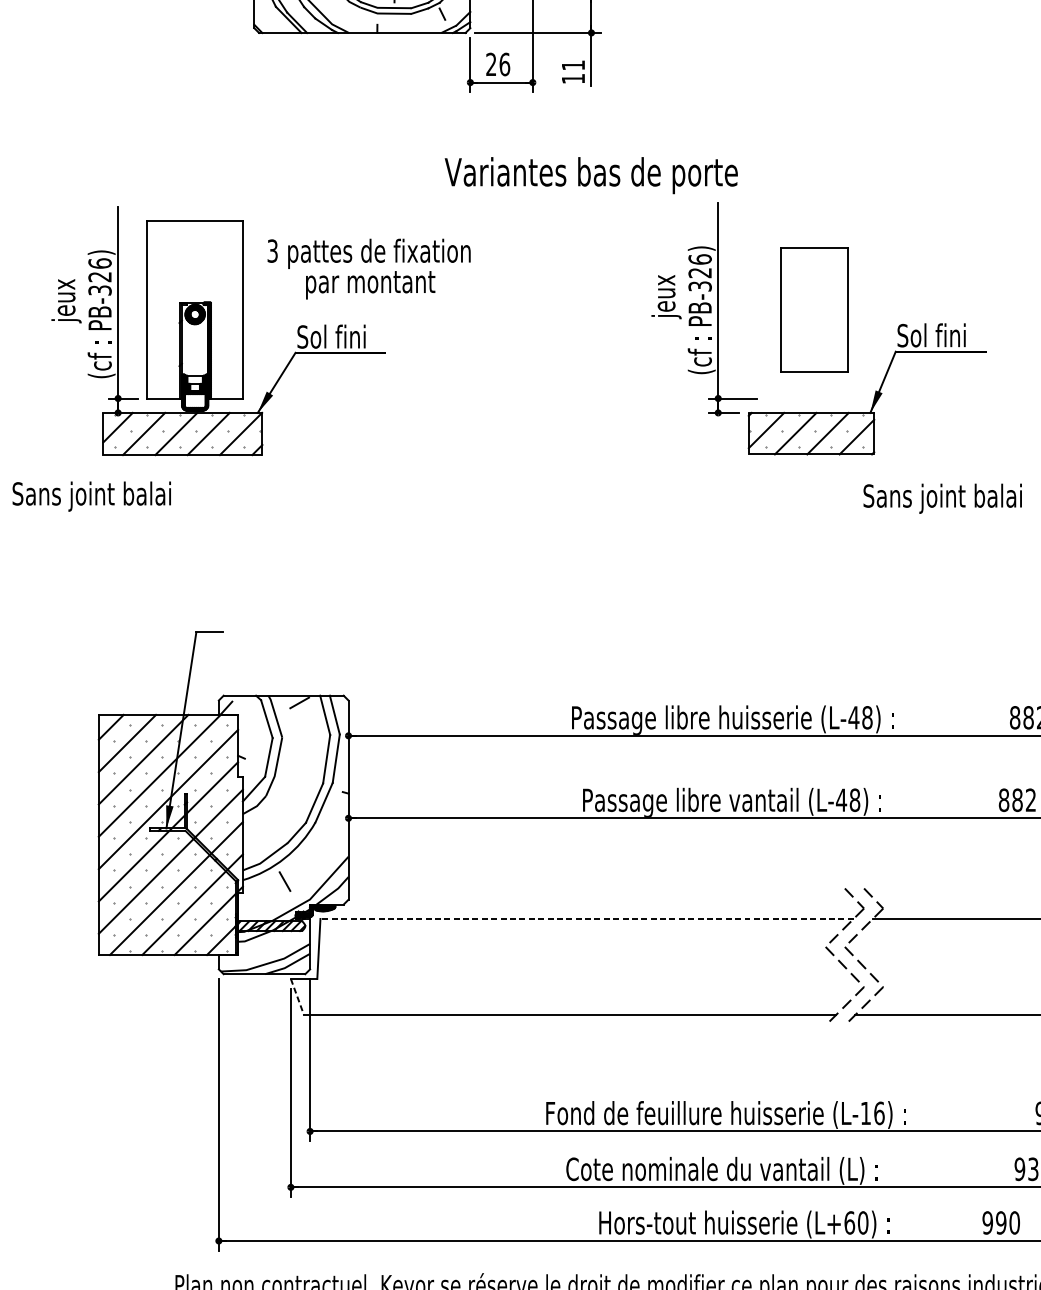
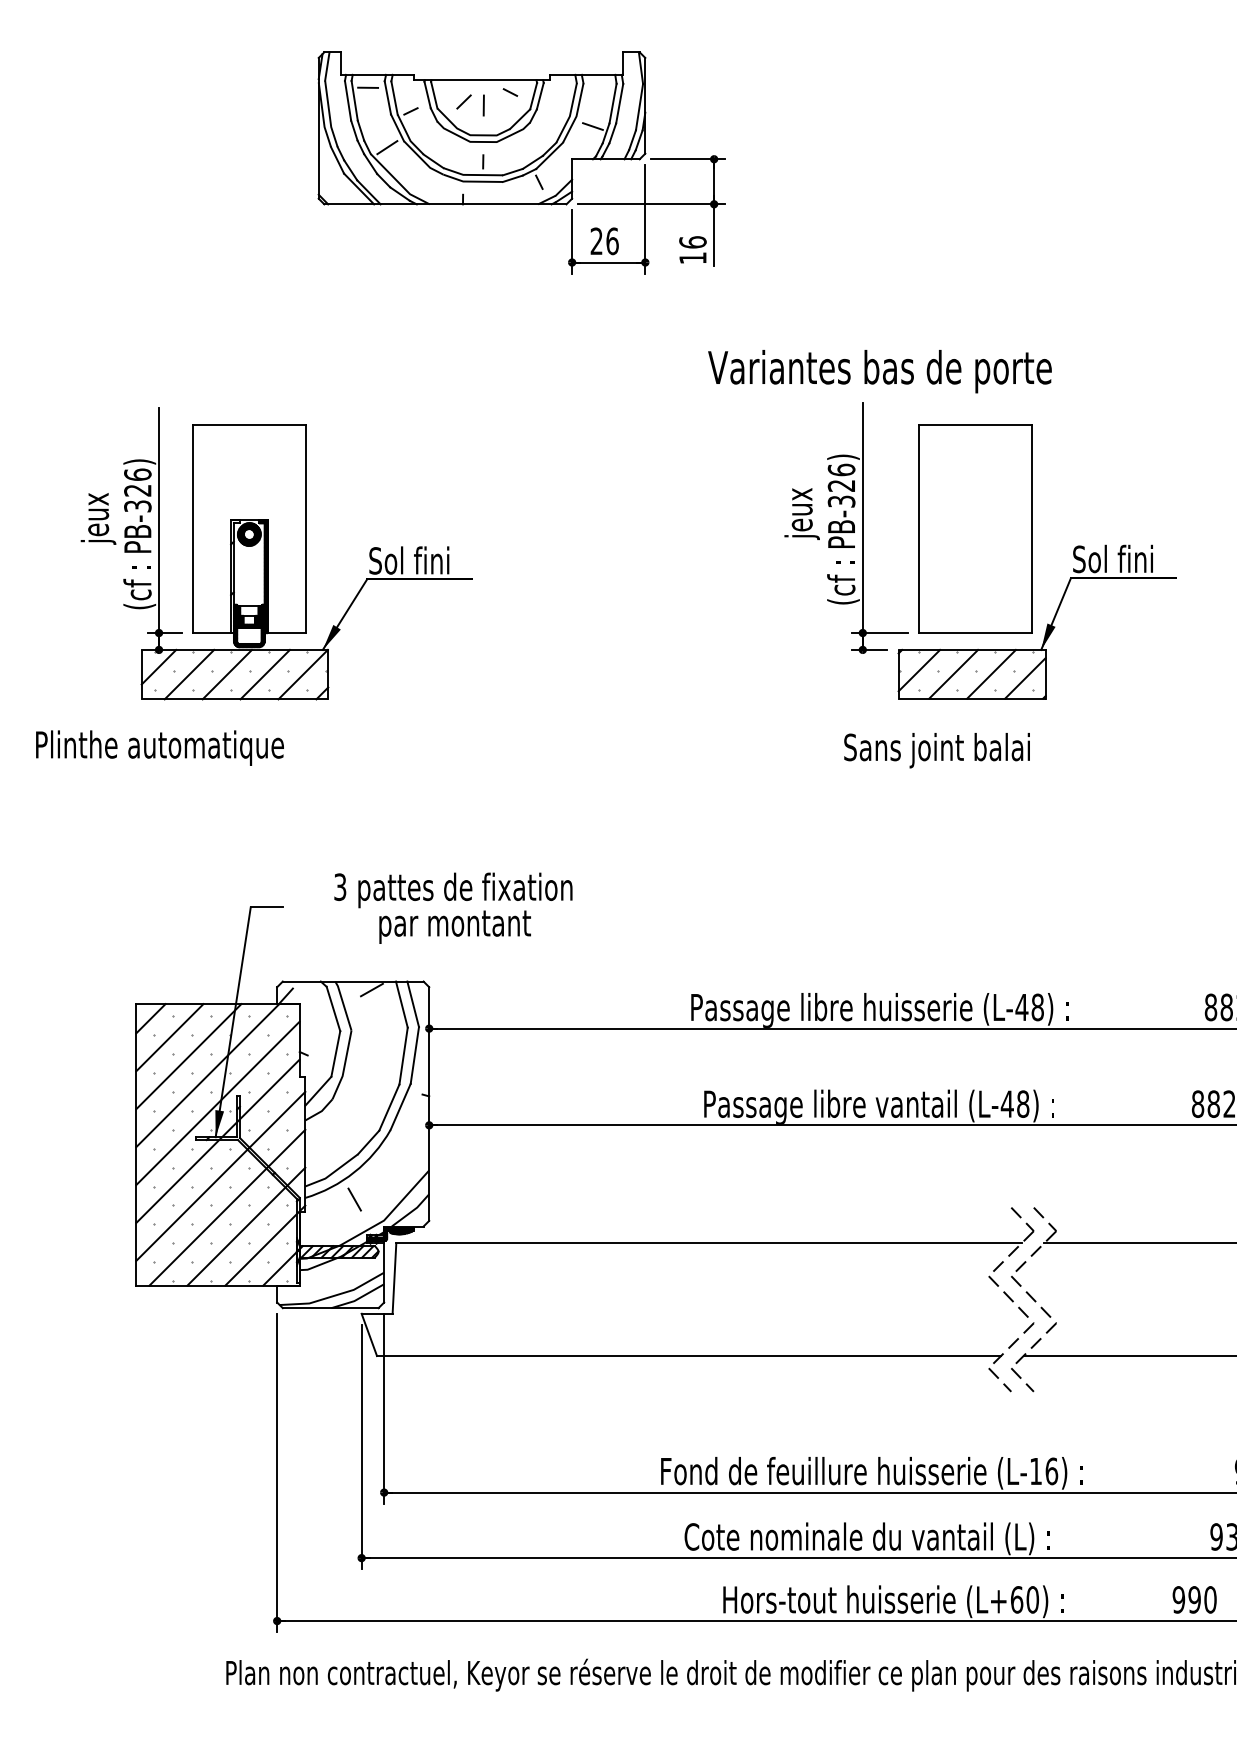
text: (573, 65) -> (692, 242), 11 -> 16
text: (590, 175) -> (879, 371), moved
text: (369, 268) -> (453, 907), moved
part: (814, 309) -> (975, 528), size x1.43
text: (118, 496) -> (159, 747), Sans joint balai -> Plinthe automatique
text: (942, 498) -> (936, 750), moved
line: (586, 919) -> (708, 1243), dashed -> solid
line: (297, 997) -> (369, 1335), dashed -> solid
line: (834, 1035) -> (999, 1379), added
line: (854, 1035) -> (1022, 1379), added

